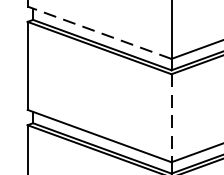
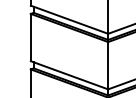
line: (99, 32) -> (69, 19), dashed -> solid
line: (172, 117) -> (108, 65), dashed -> solid

